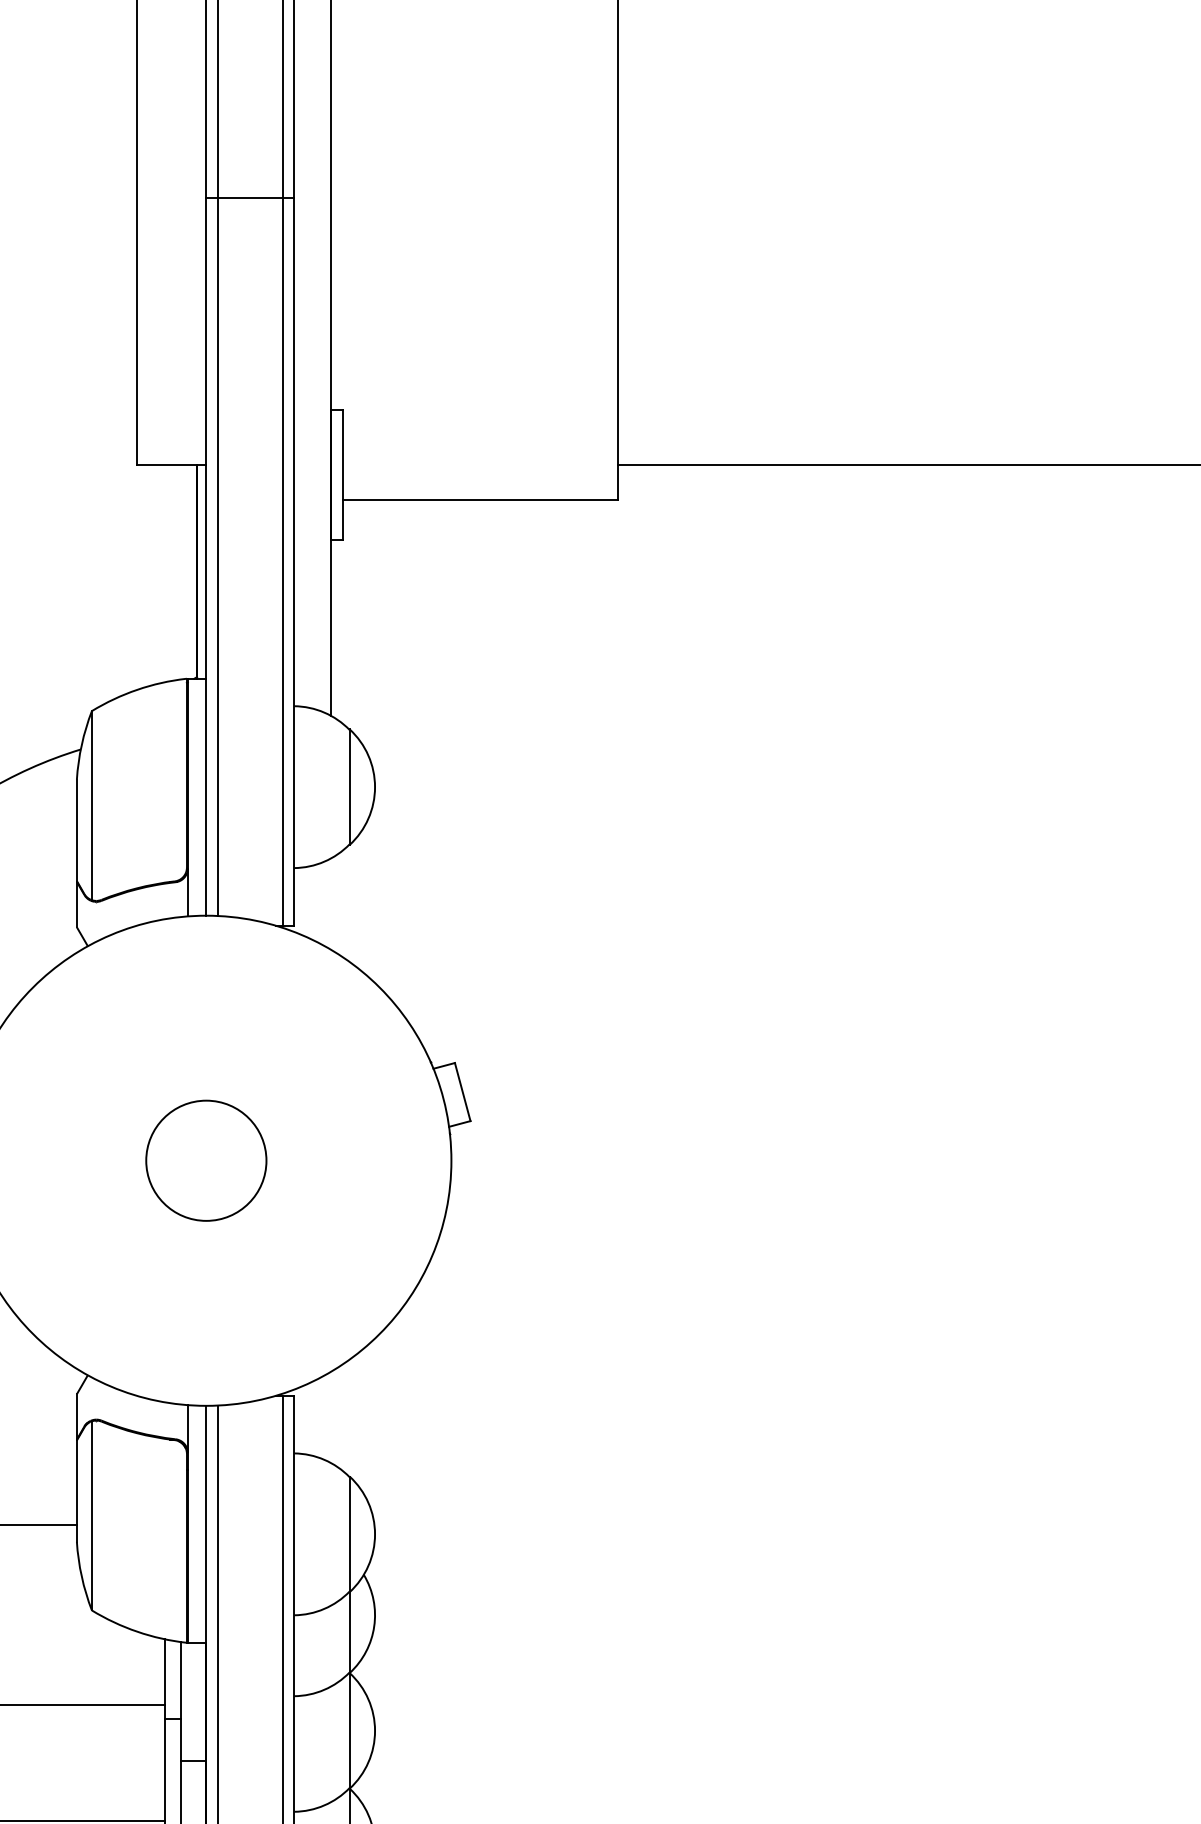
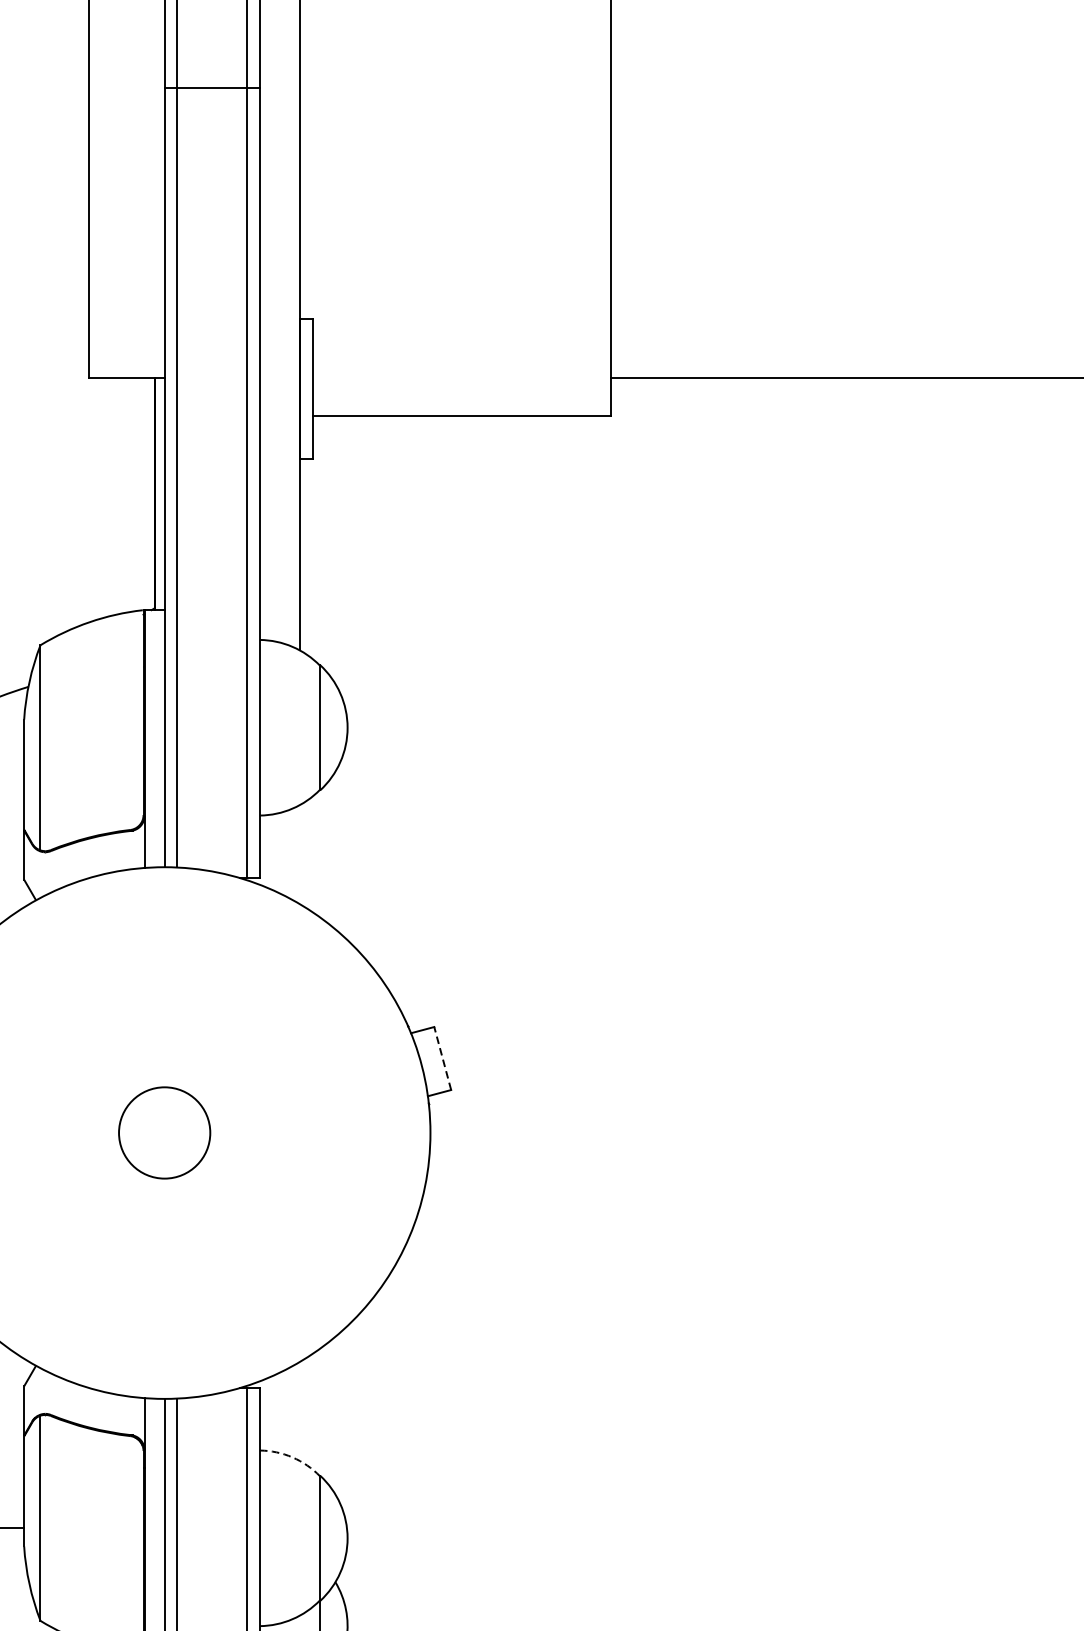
line: (462, 1091) -> (442, 1057), solid -> dashed
circle: (206, 1160) -> (164, 1132), size x0.7
arc: (324, 1459) -> (292, 1457), solid -> dashed

